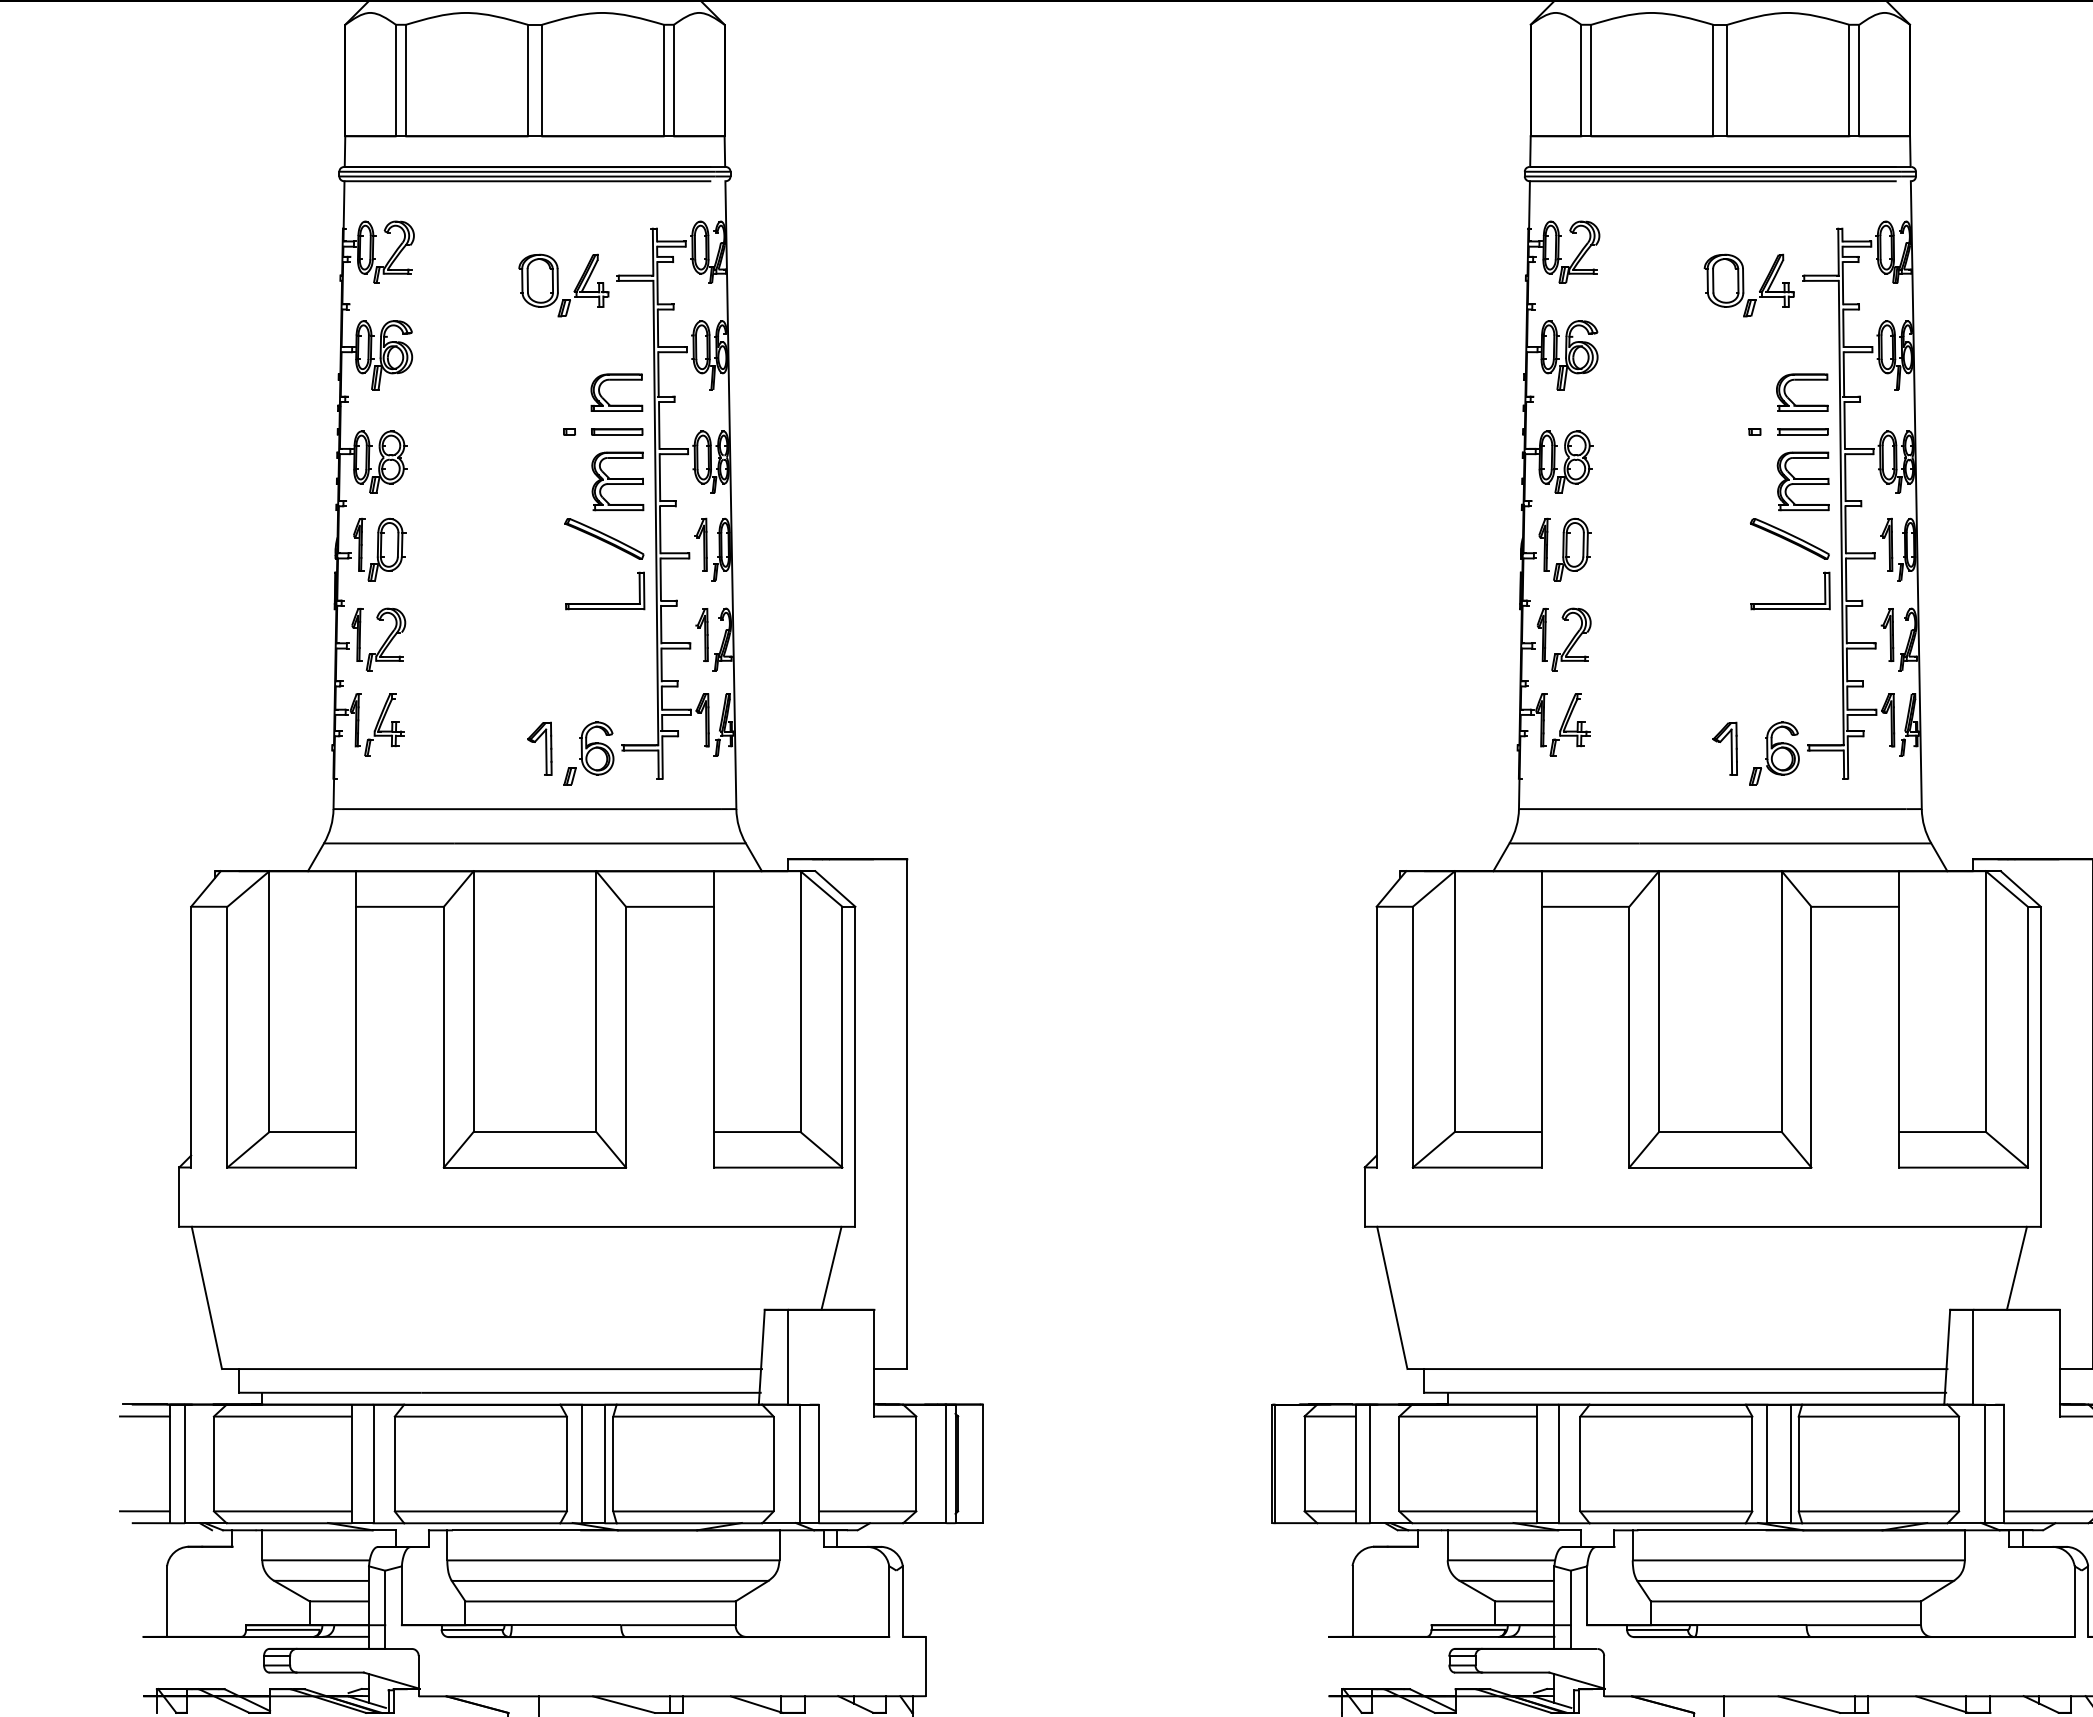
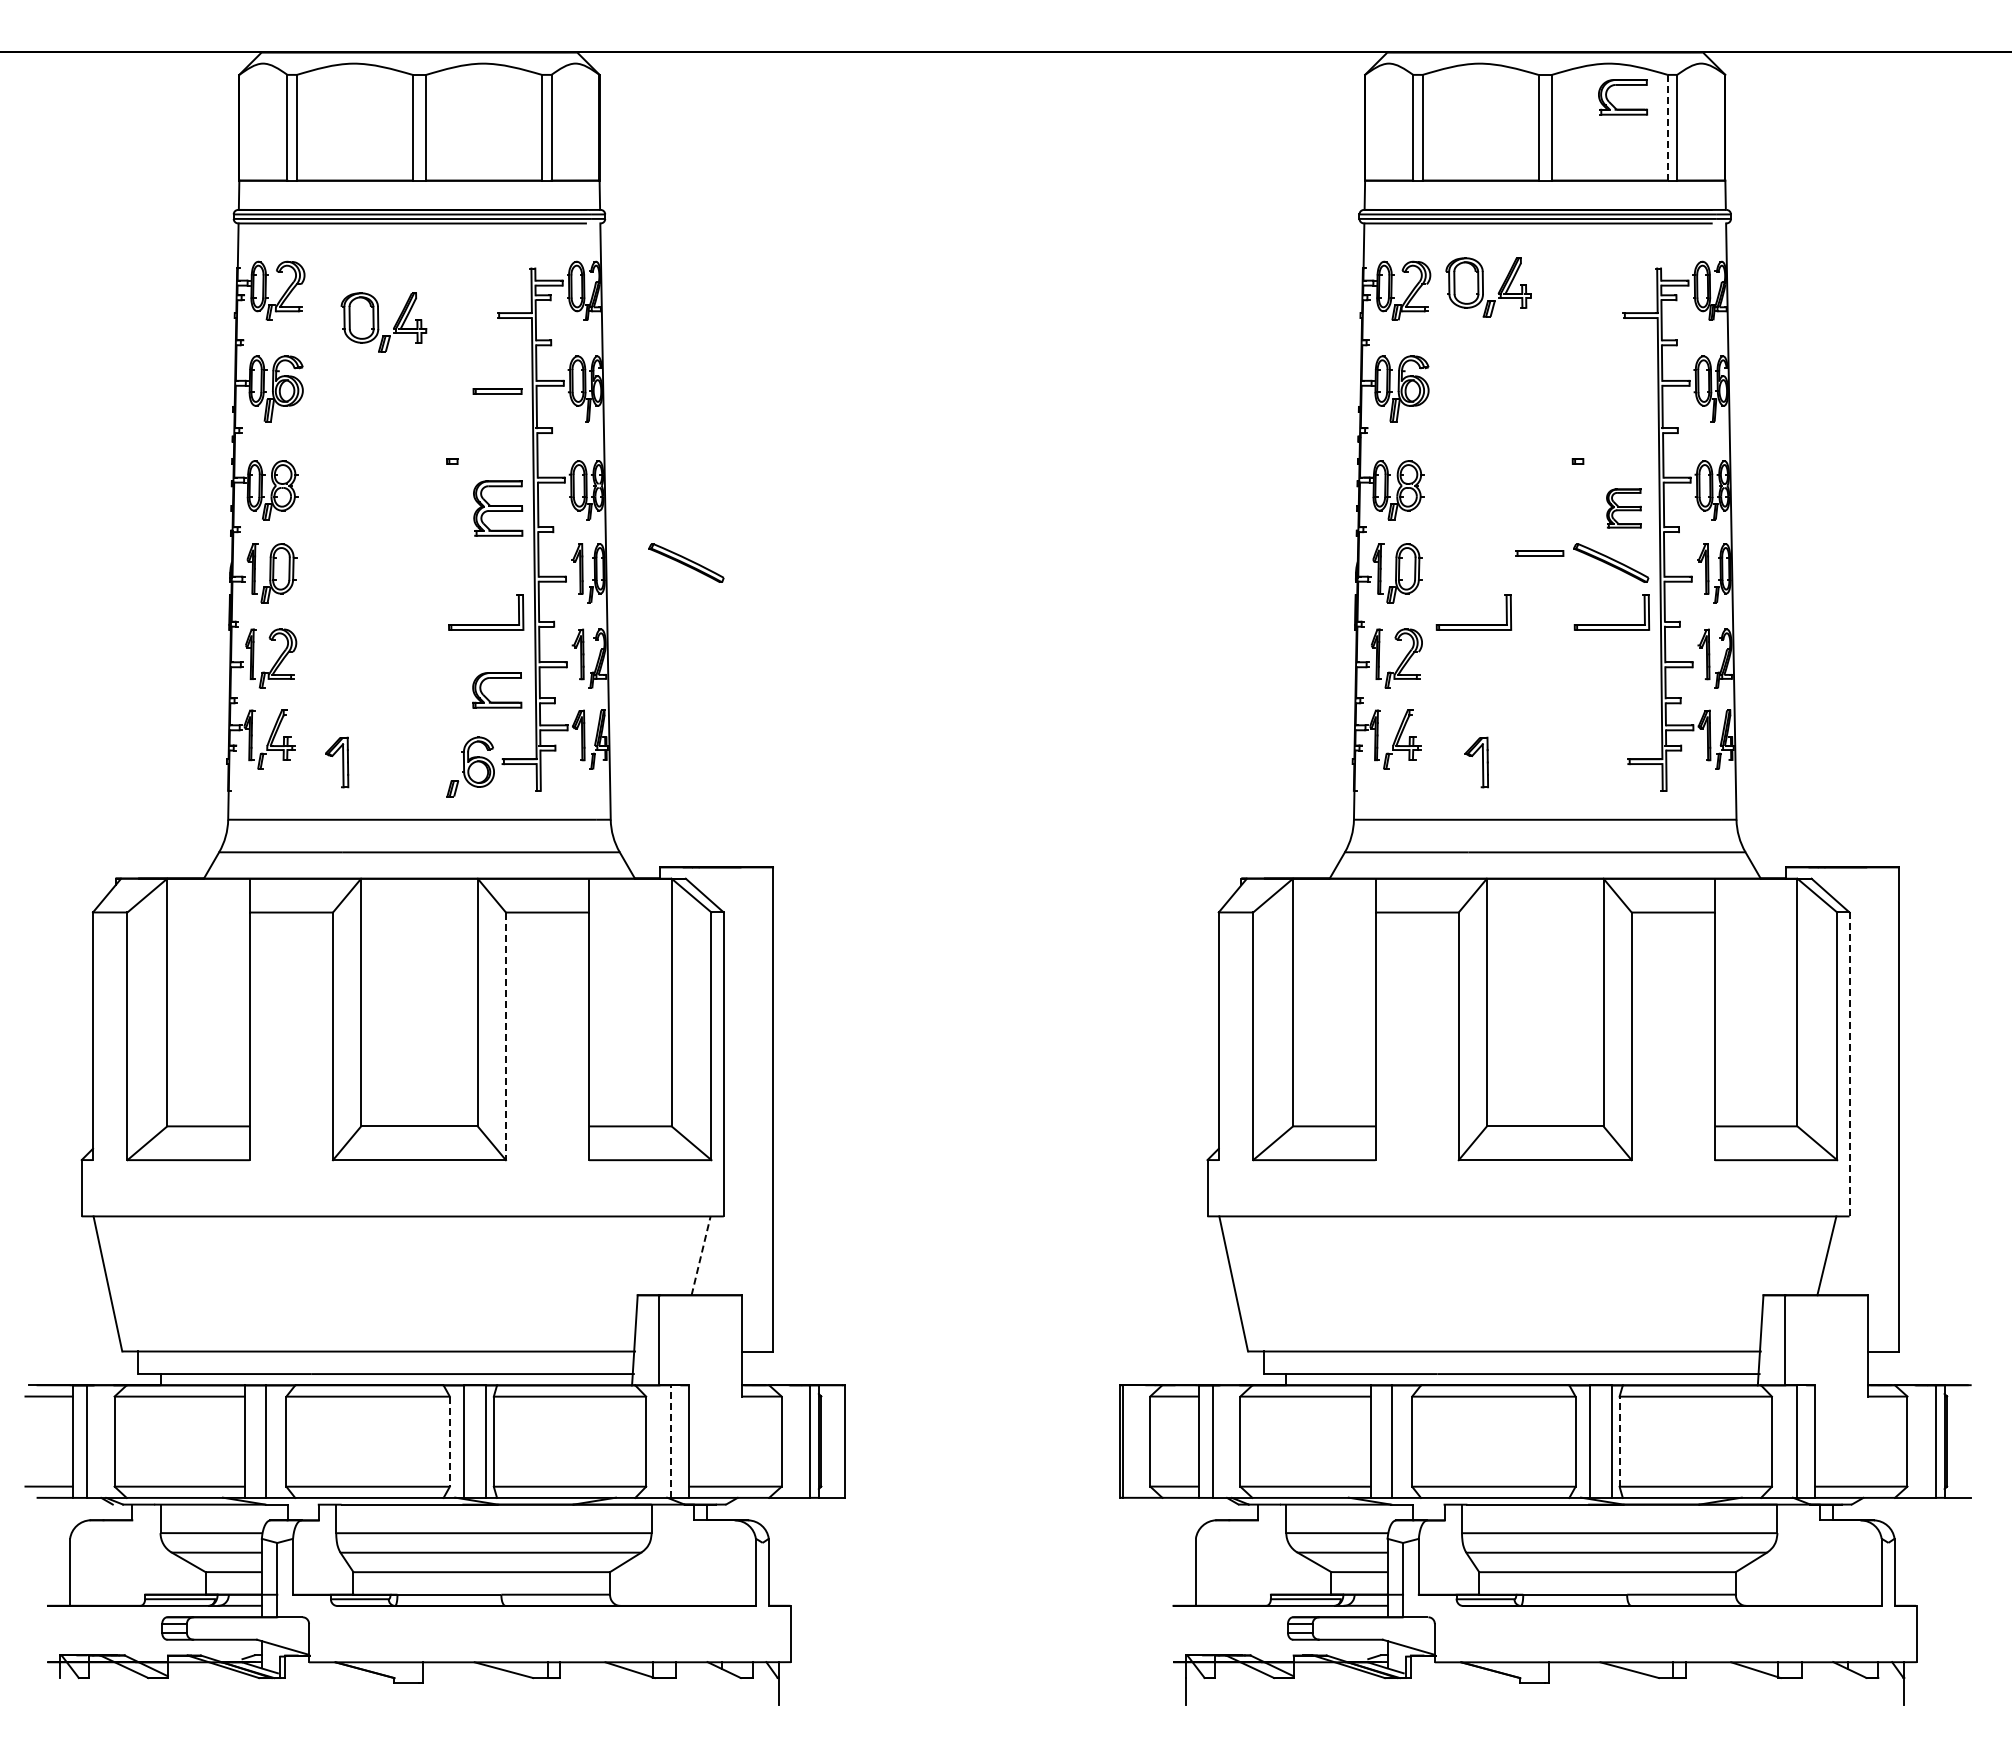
line: (1849, 80) -> (1667, 127), solid -> dashed
part: (563, 285) -> (383, 322), moved
part: (1749, 285) -> (1488, 287), moved
part: (617, 404) -> (497, 701), moved
part: (1802, 404) -> (1623, 108), moved
part: (617, 431) -> (497, 391), moved
part: (1802, 431) -> (1539, 553), moved
part: (1802, 481) -> (1623, 508), size x0.7
part: (604, 538) -> (686, 562), moved
part: (1644, 603) -> (1473, 624), added
part: (540, 748) -> (337, 762), moved
part: (1724, 748) -> (1476, 762), moved
part: (1774, 753) -> (1596, 766), removed
line: (625, 1037) -> (505, 1036), solid -> dashed
line: (2040, 1066) -> (1849, 1064), solid -> dashed
line: (831, 1267) -> (701, 1255), solid -> dashed
line: (799, 1463) -> (670, 1441), solid -> dashed
line: (1798, 1463) -> (1619, 1441), solid -> dashed
line: (566, 1464) -> (449, 1442), solid -> dashed

